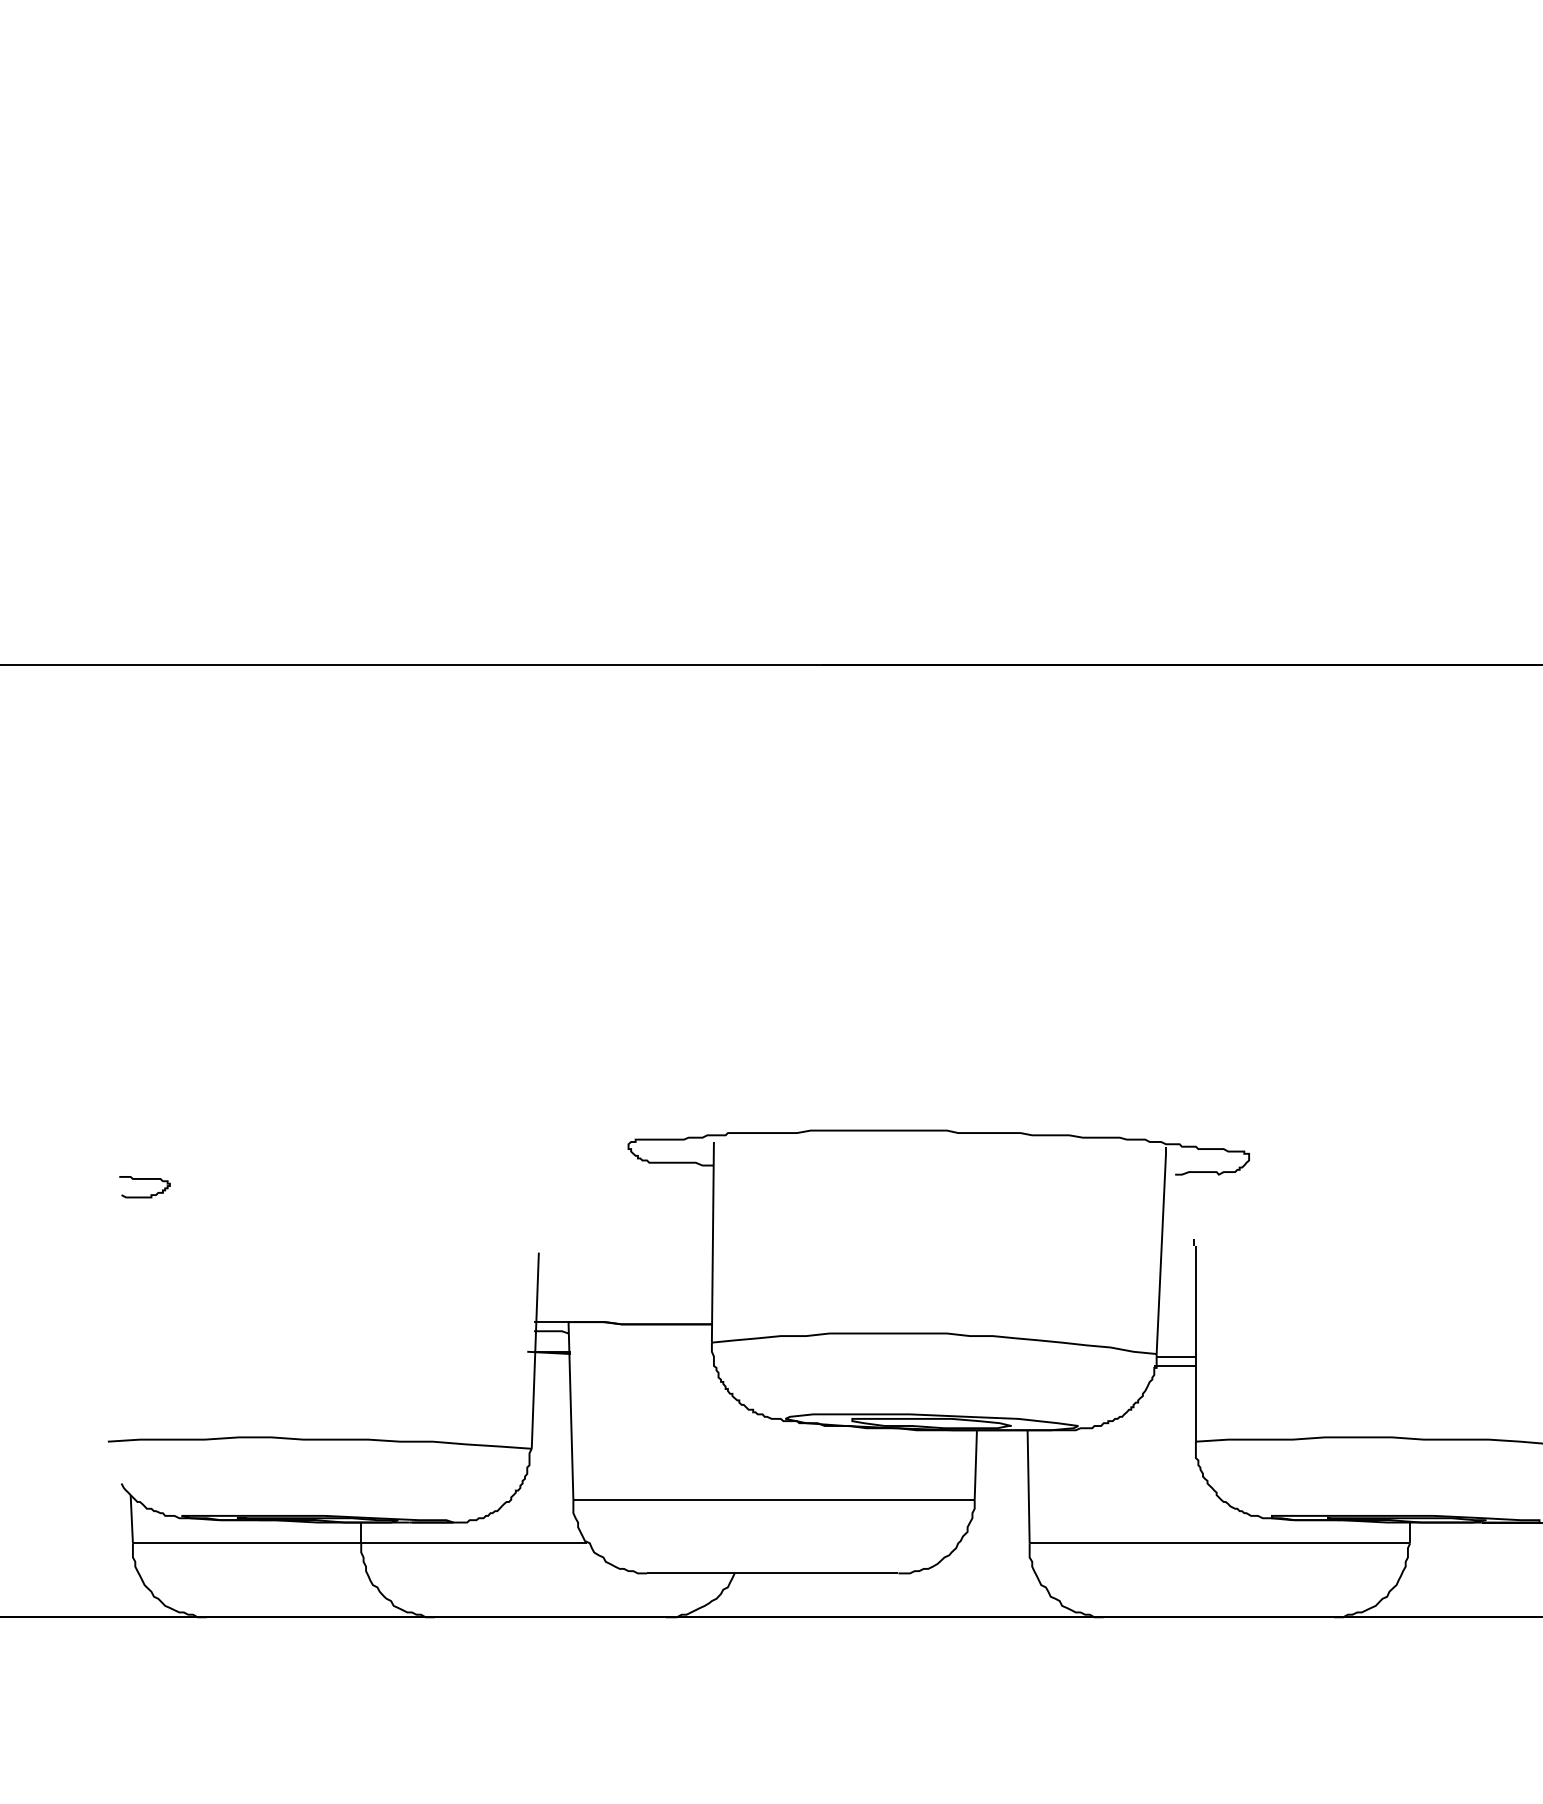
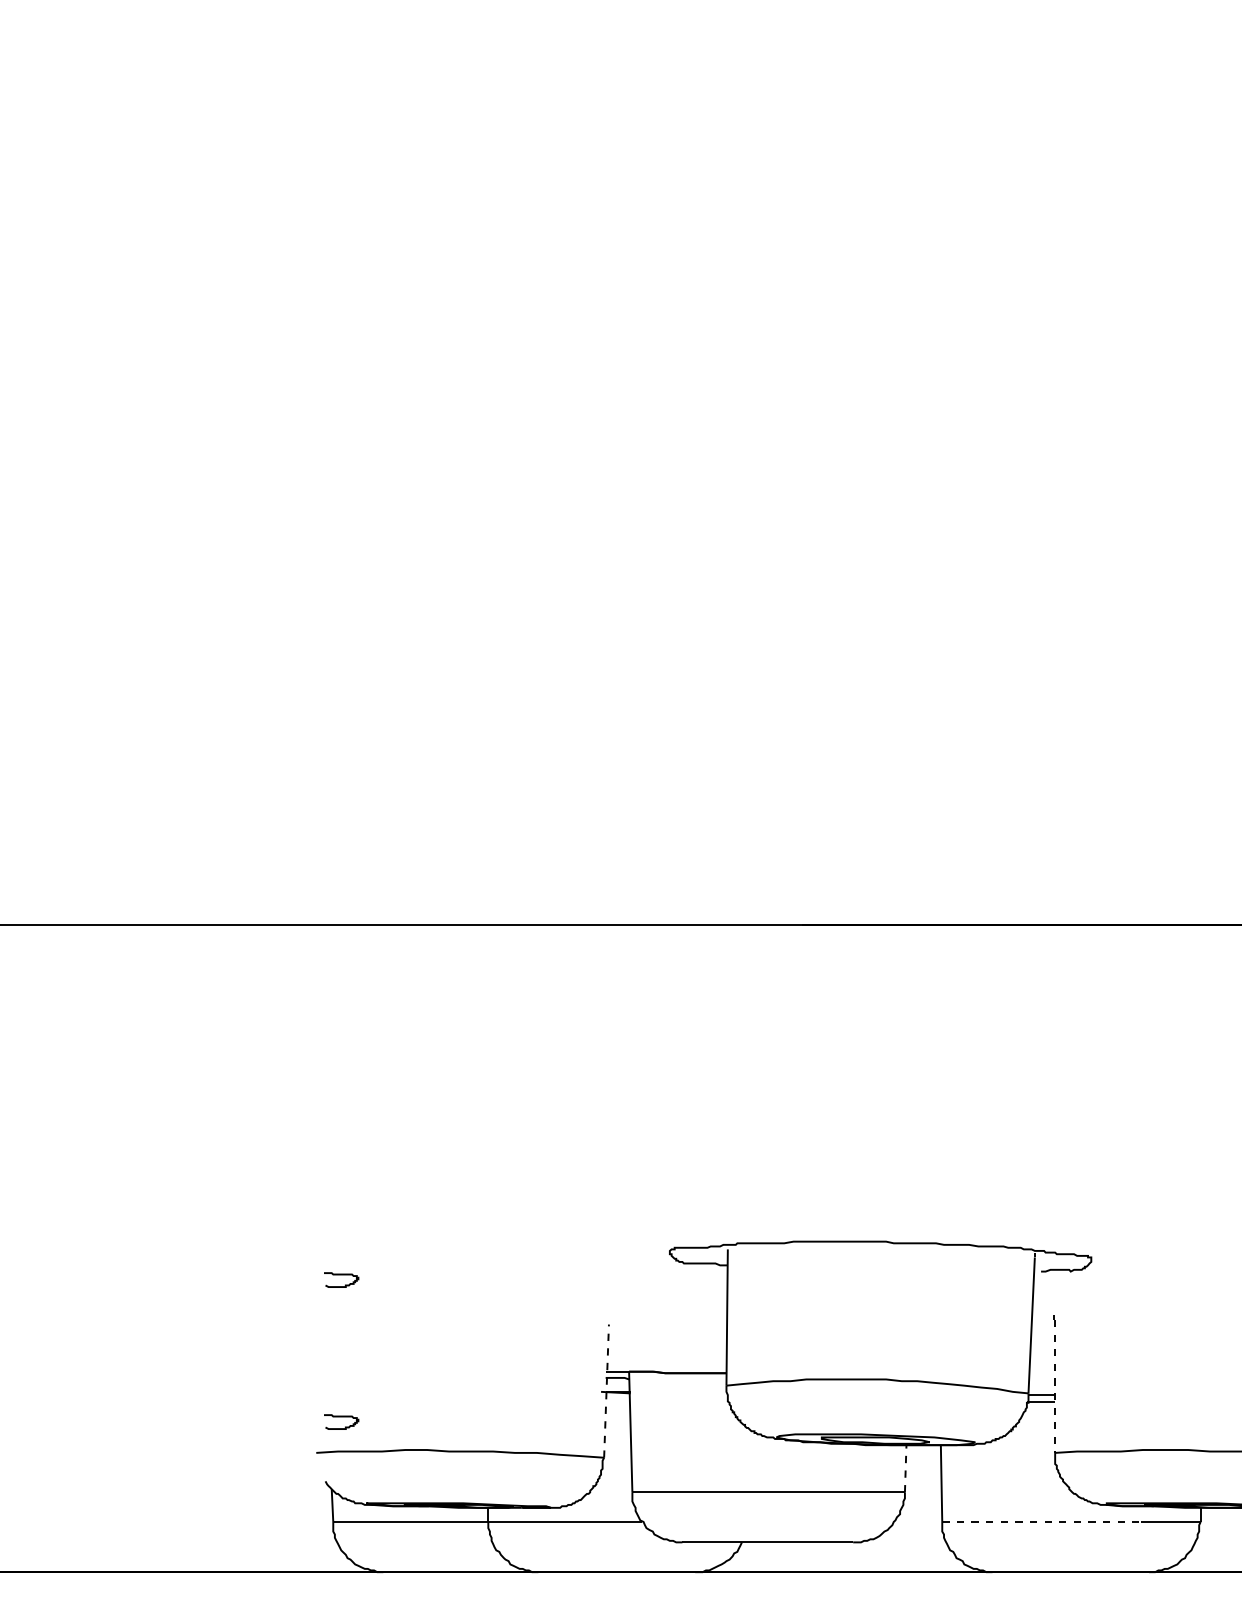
line: (1196, 1343) -> (1055, 1386), solid -> dashed
line: (535, 1351) -> (606, 1391), solid -> dashed
curve: (145, 1389) -> (341, 1417), added
line: (975, 1464) -> (905, 1468), solid -> dashed
line: (1177, 1542) -> (1042, 1521), solid -> dashed

